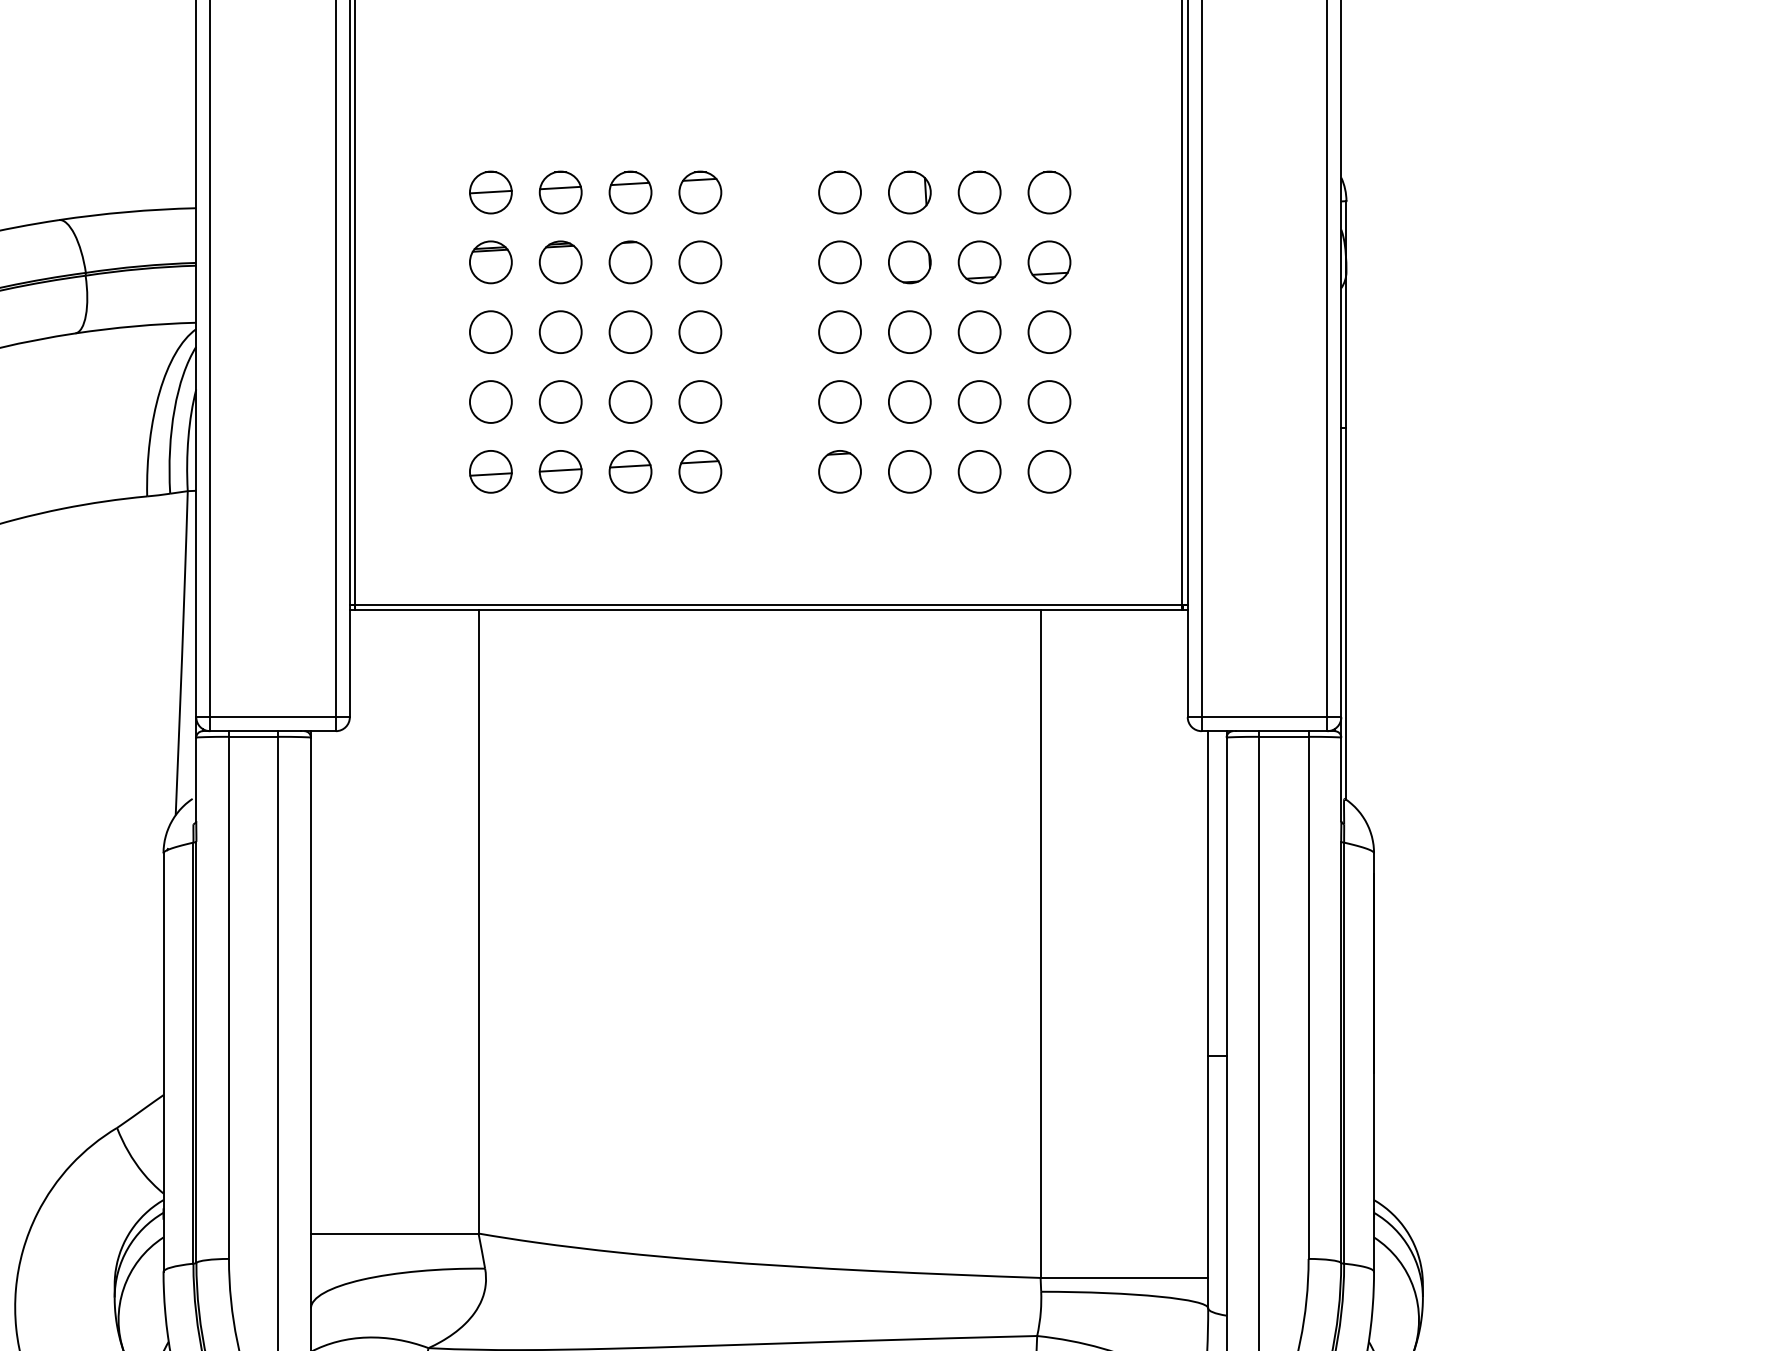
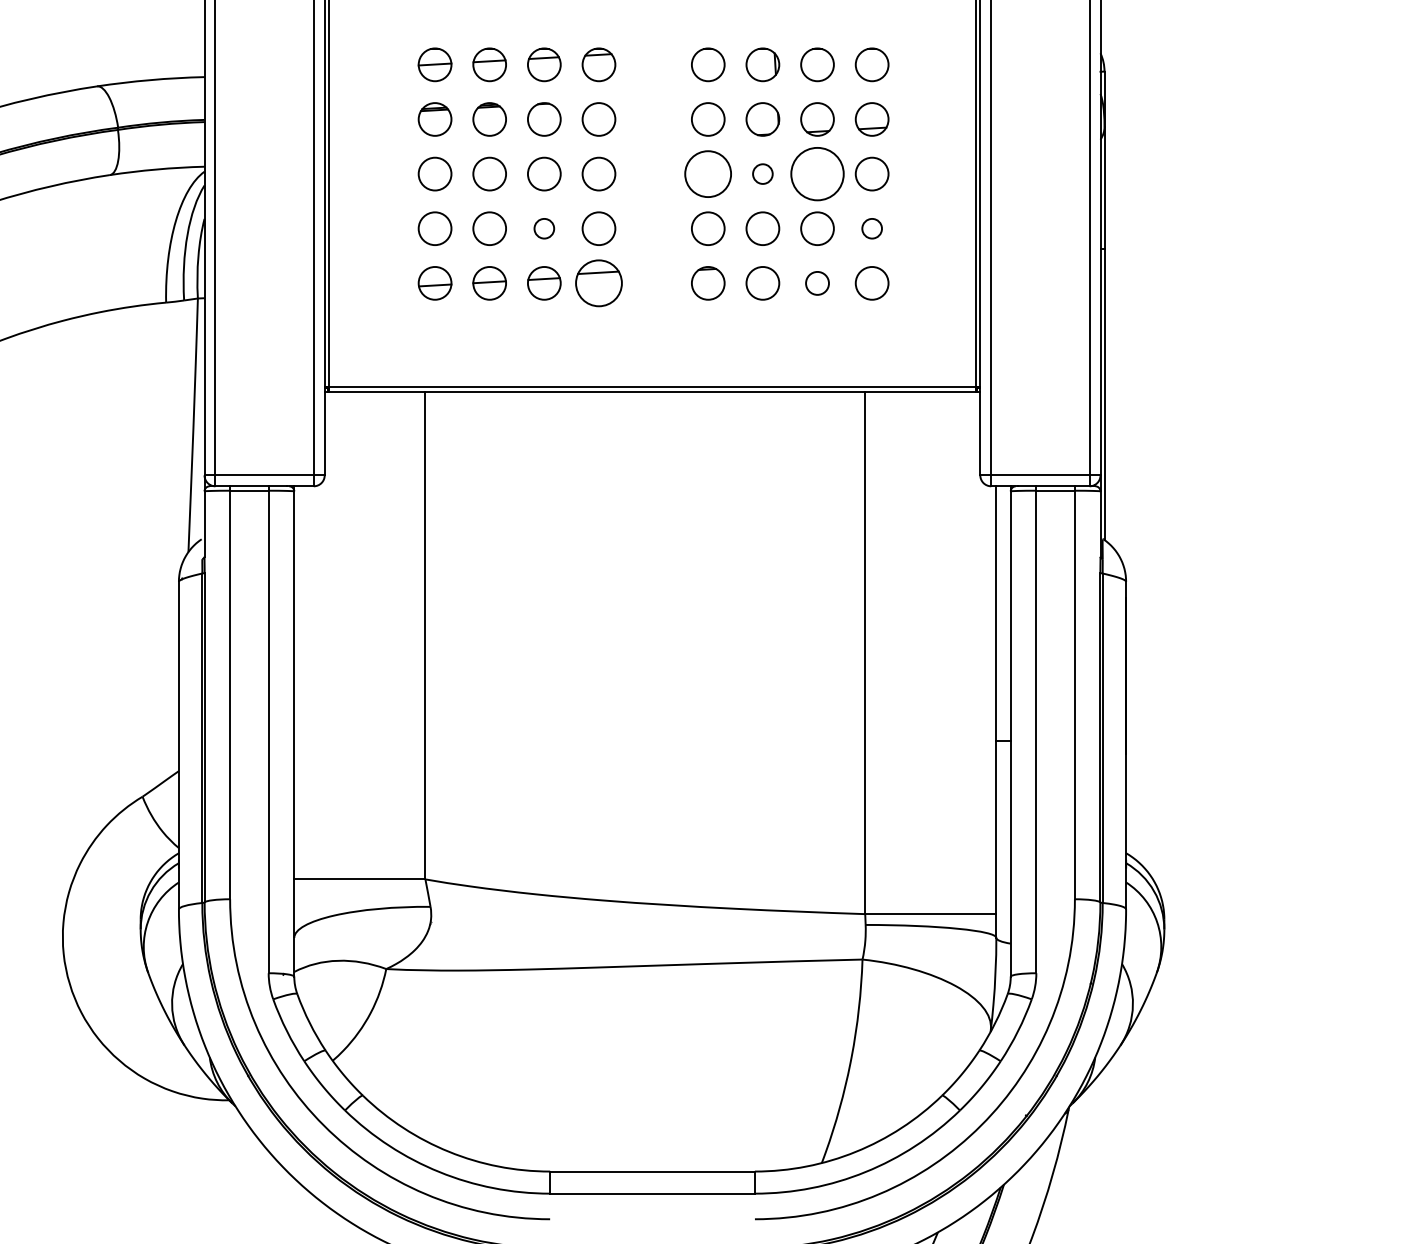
circle: (840, 331) -> (708, 173), size x1.4
circle: (909, 331) -> (762, 173), size x0.6
circle: (979, 331) -> (817, 173), size x1.6
circle: (629, 401) -> (543, 228), size x0.6
circle: (1048, 401) -> (871, 228), size x0.6
part: (699, 471) -> (598, 283), size x1.4
circle: (979, 471) -> (817, 283), size x0.7

